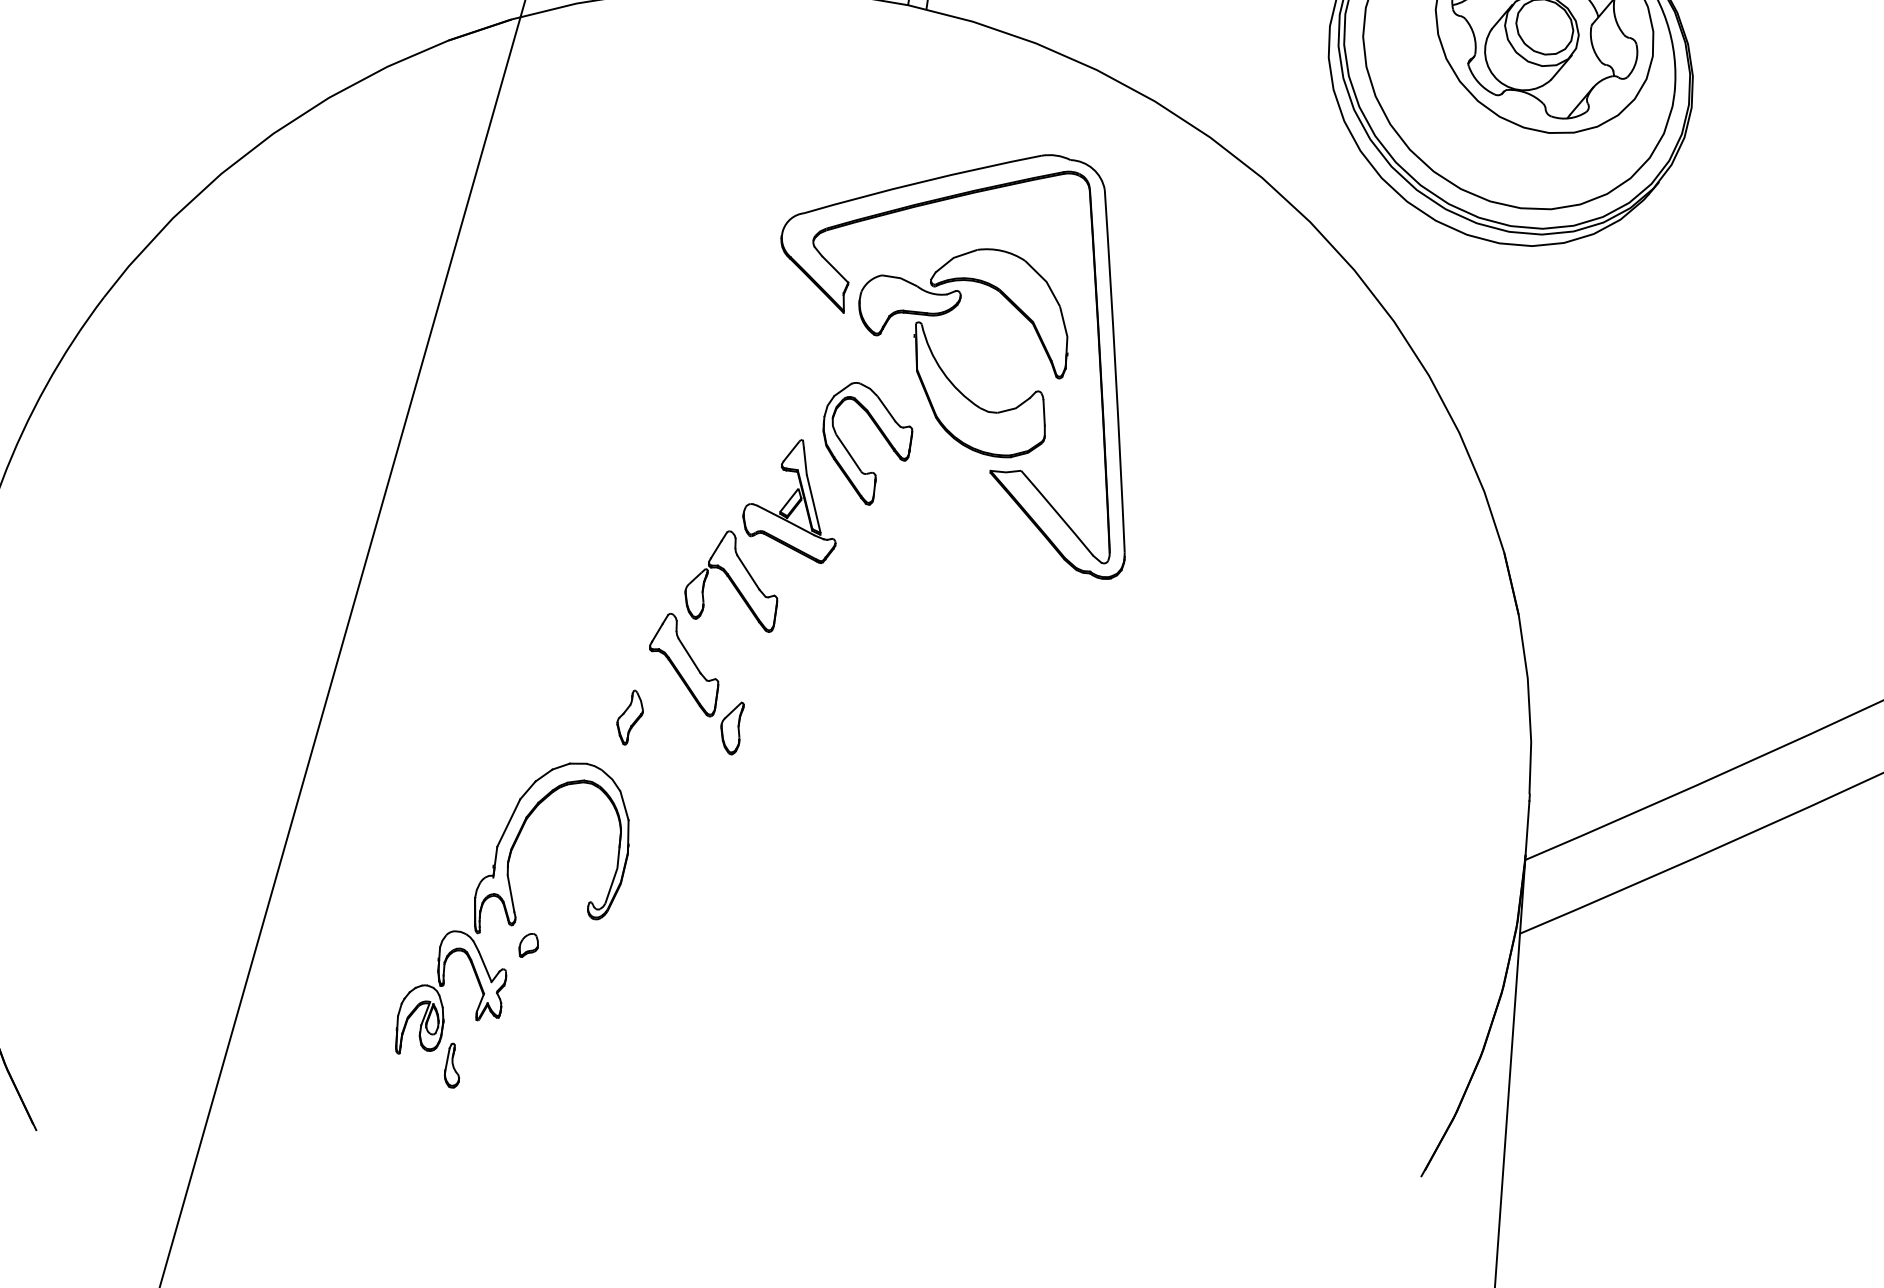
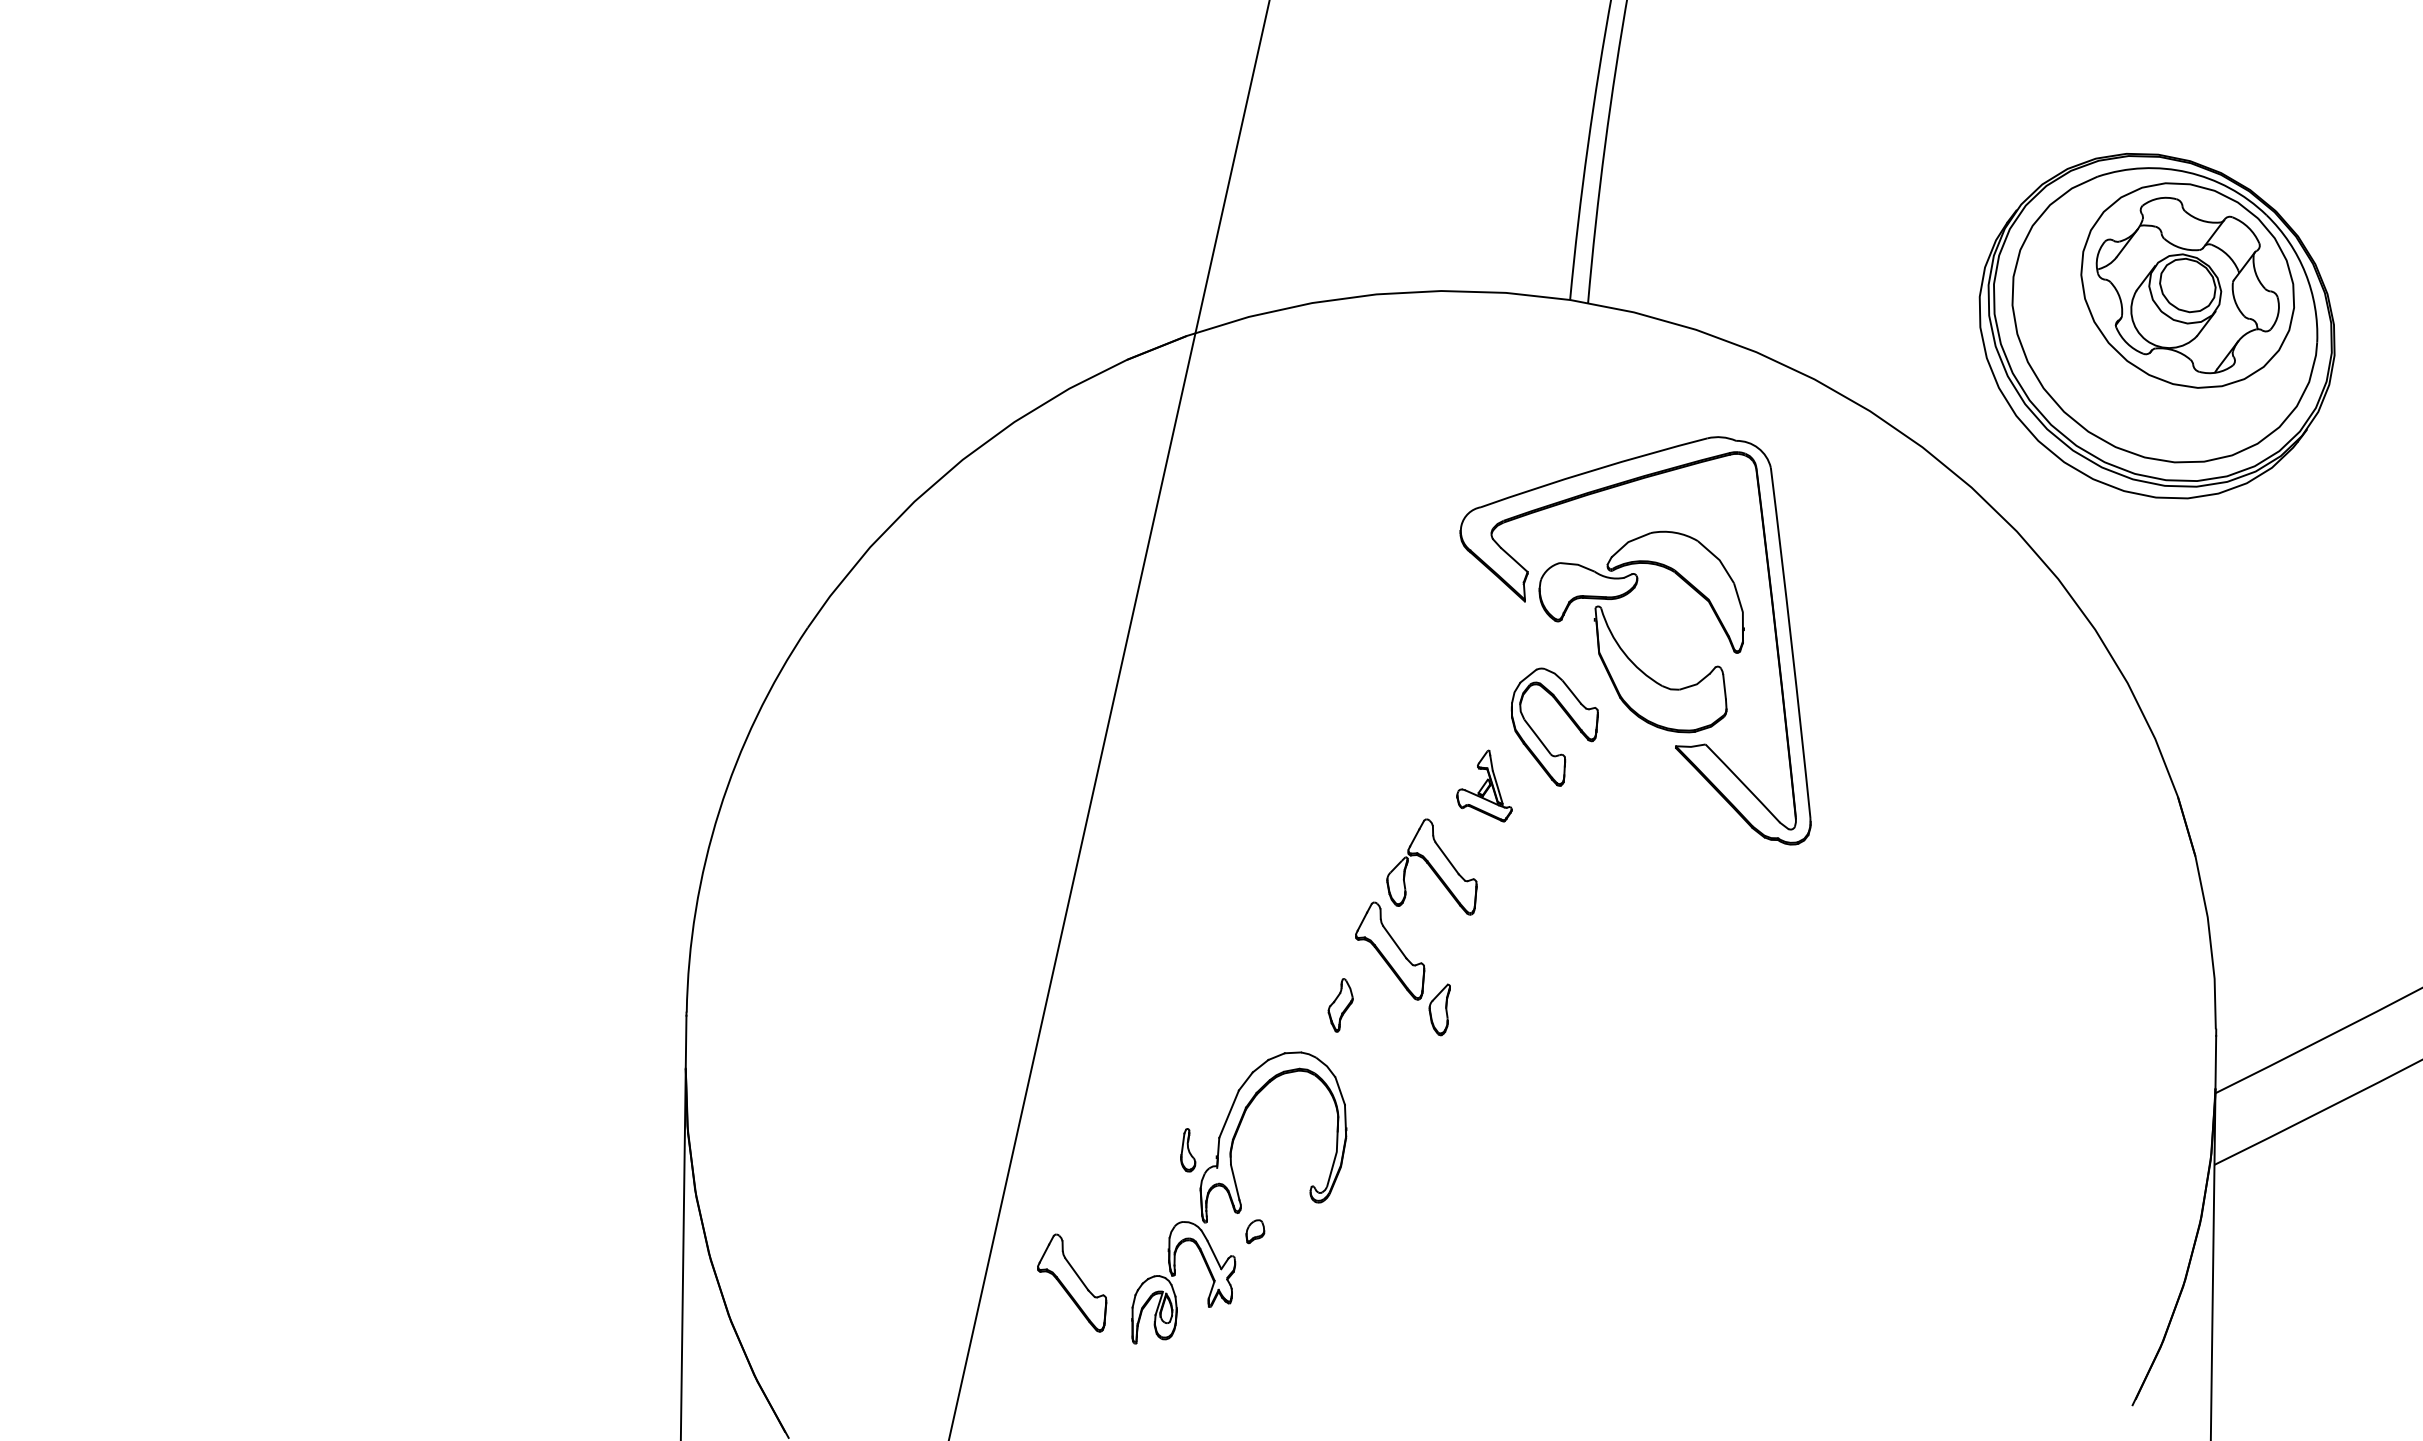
part: (791, 499) -> (1484, 785), size x0.6
part: (337, 986) -> (1072, 1282), added
part: (452, 1065) -> (1188, 1150), moved

